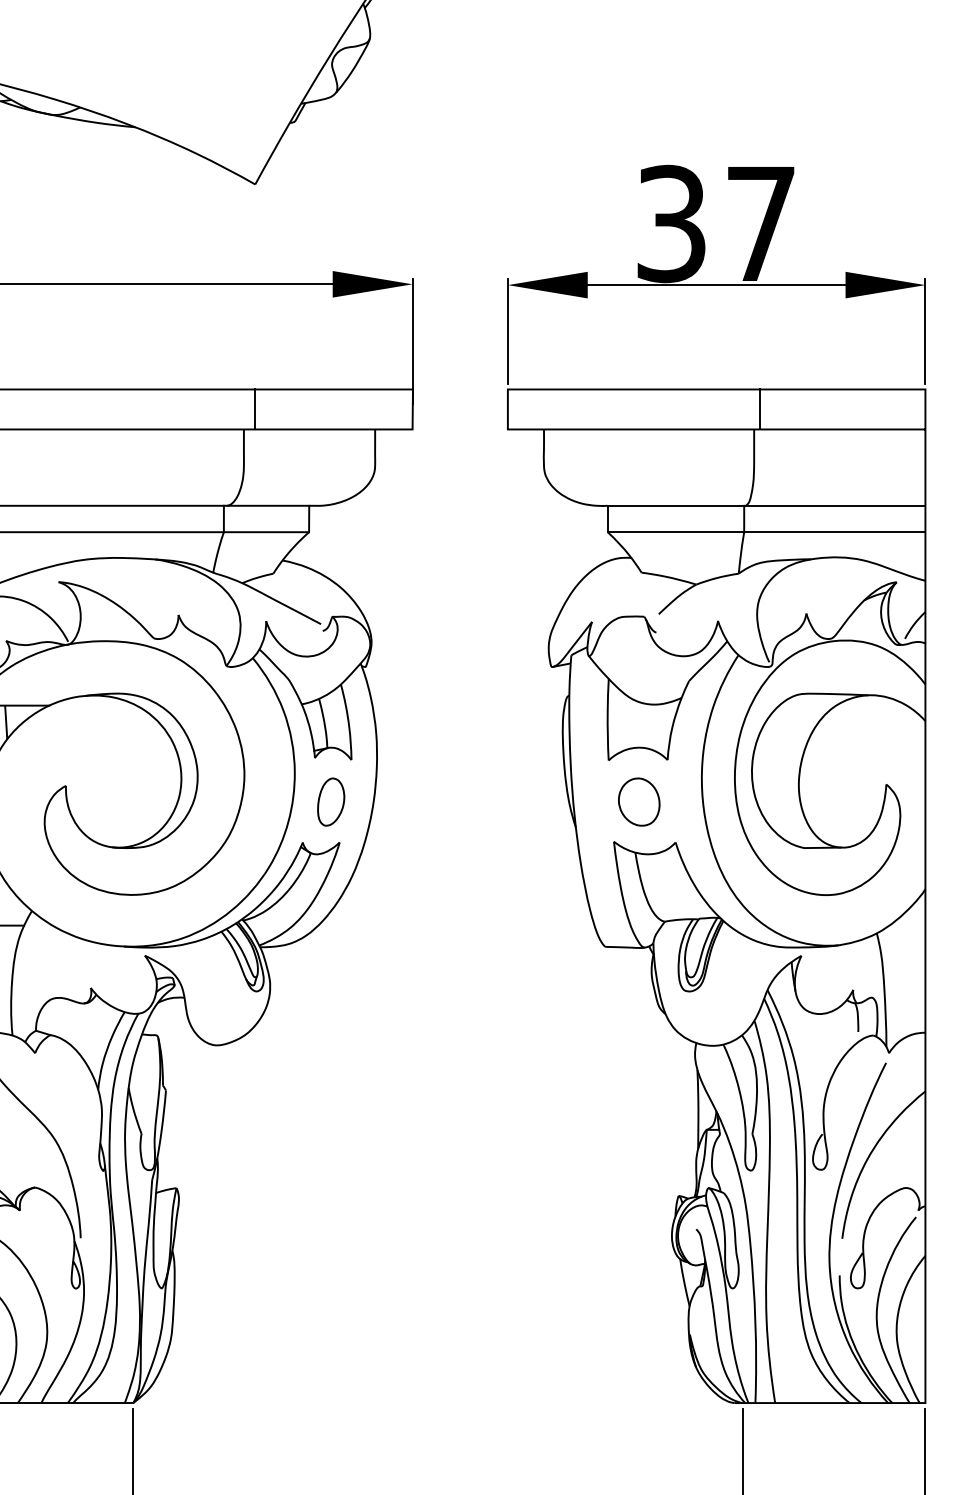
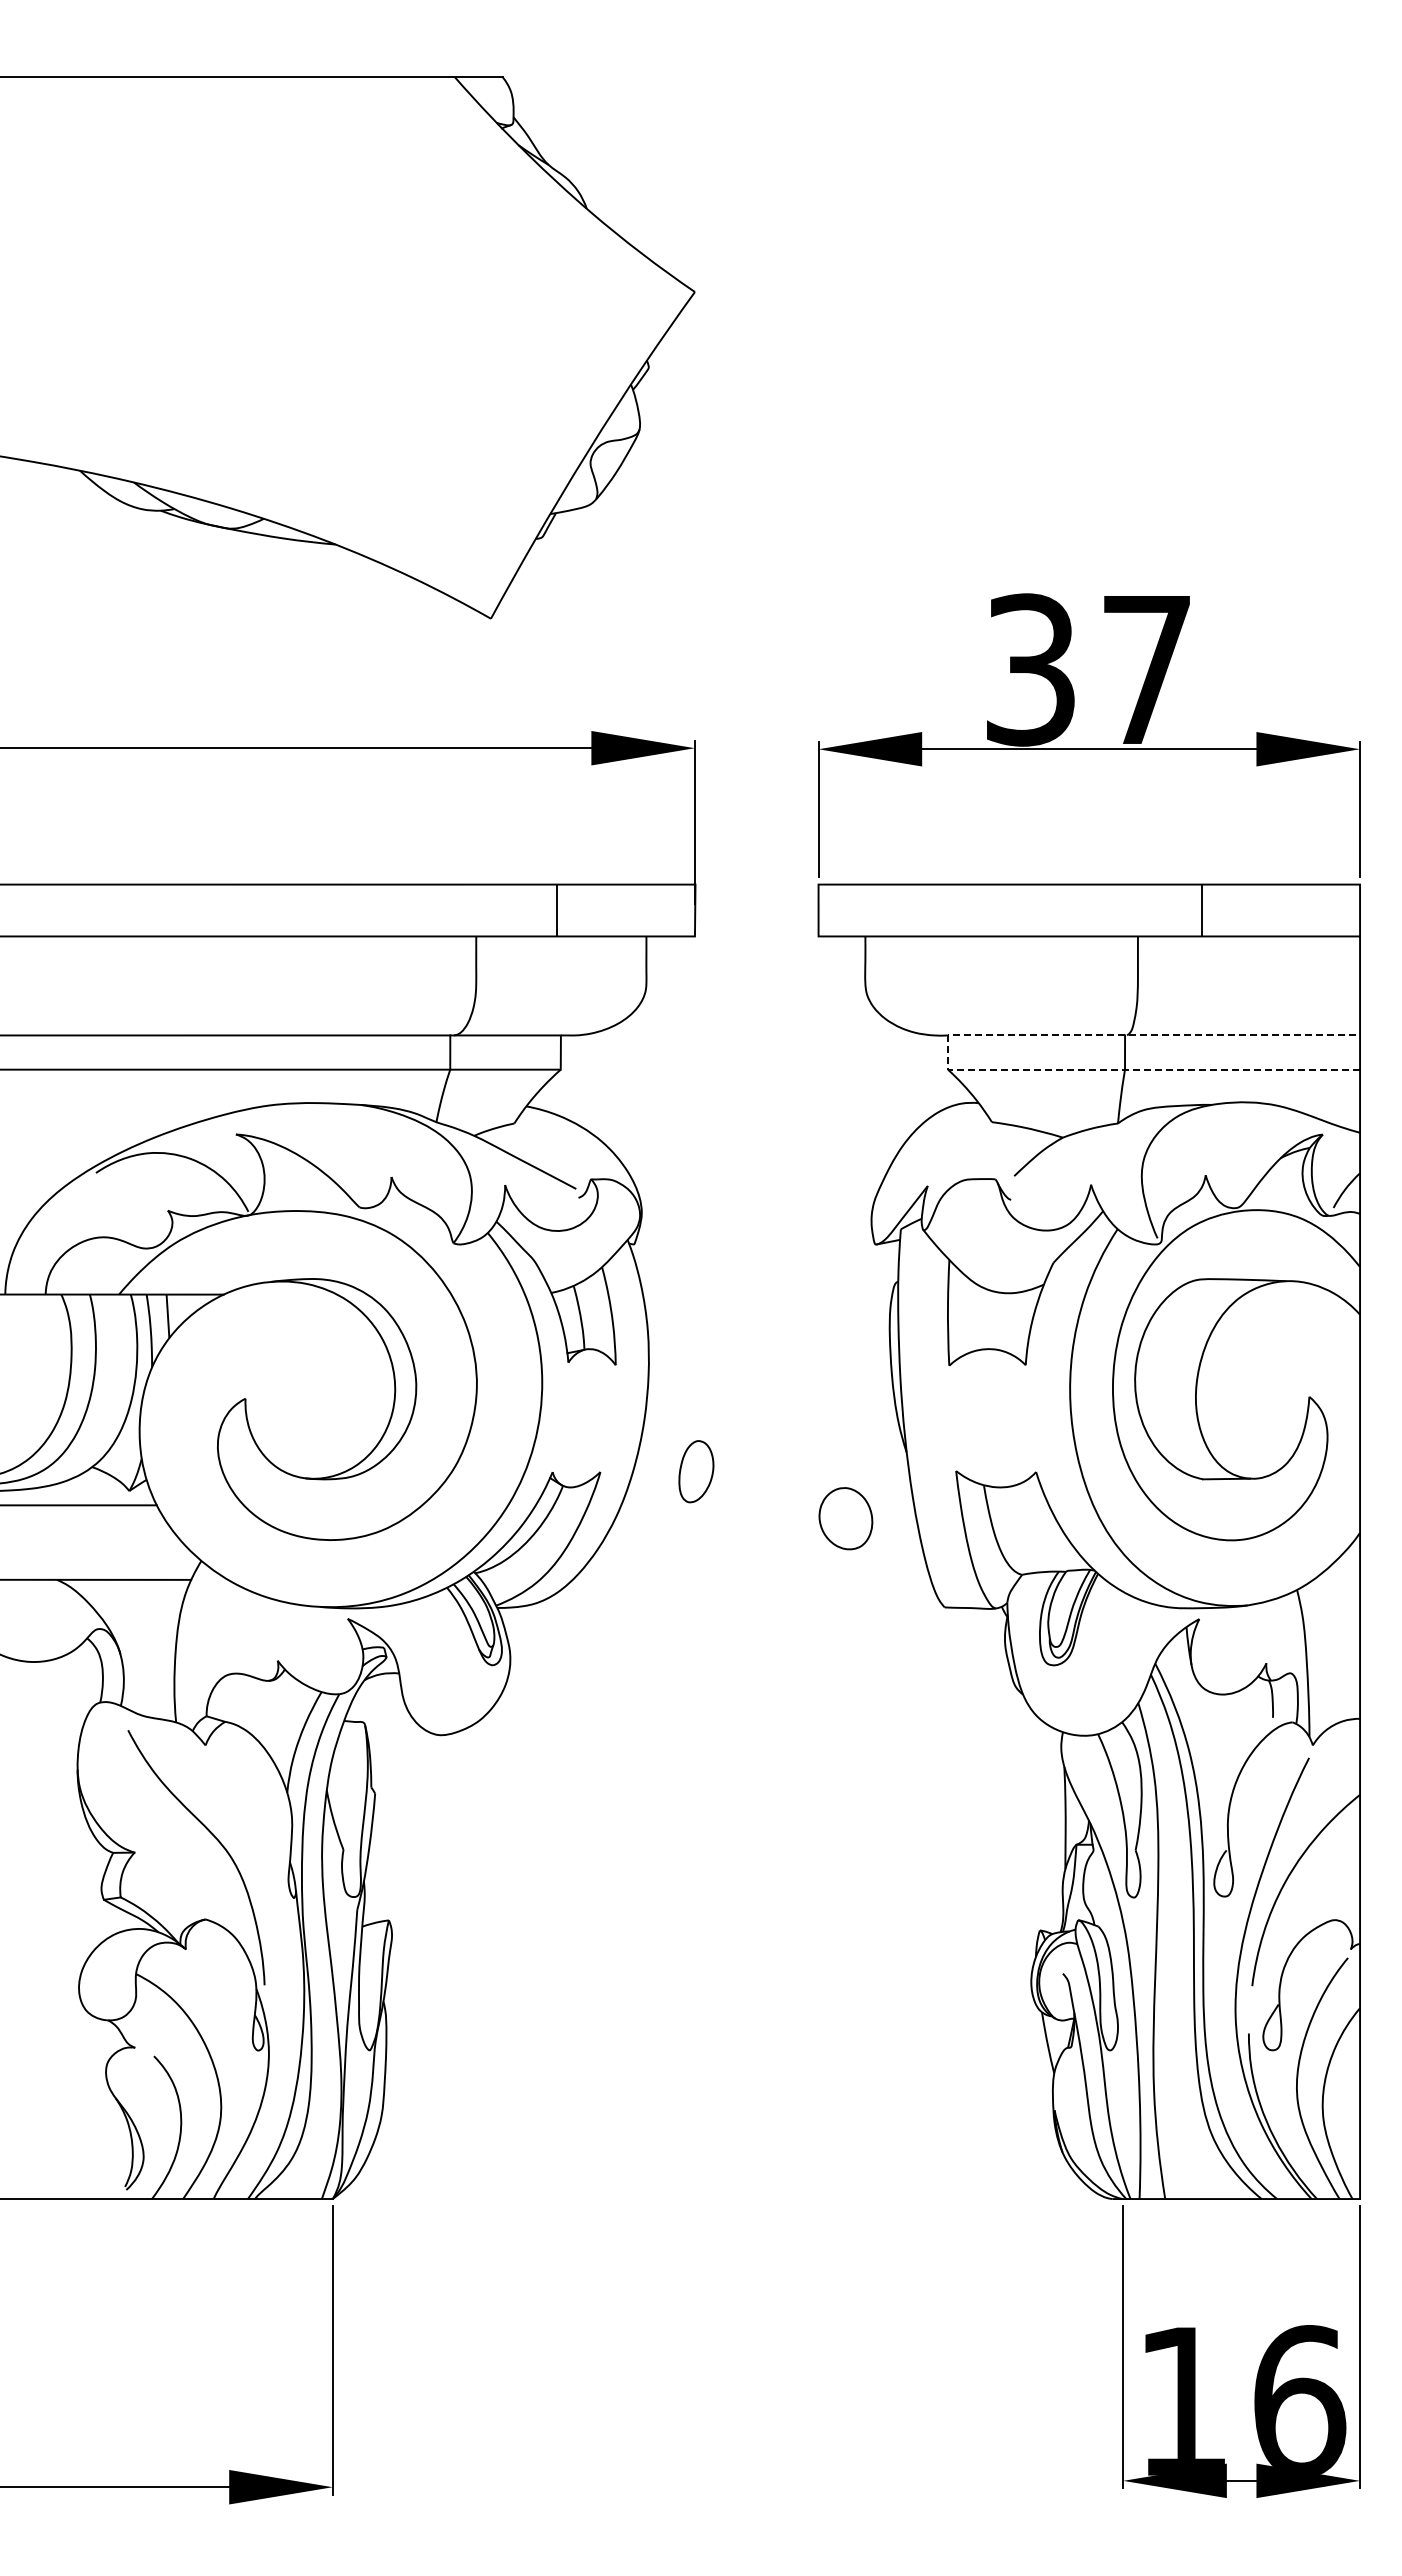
line: (254, 409) -> (556, 910), moved
line: (759, 409) -> (1202, 910), moved
line: (608, 518) -> (948, 1052), solid -> dashed
part: (331, 801) -> (696, 1471), moved
part: (638, 801) -> (845, 1518), moved

